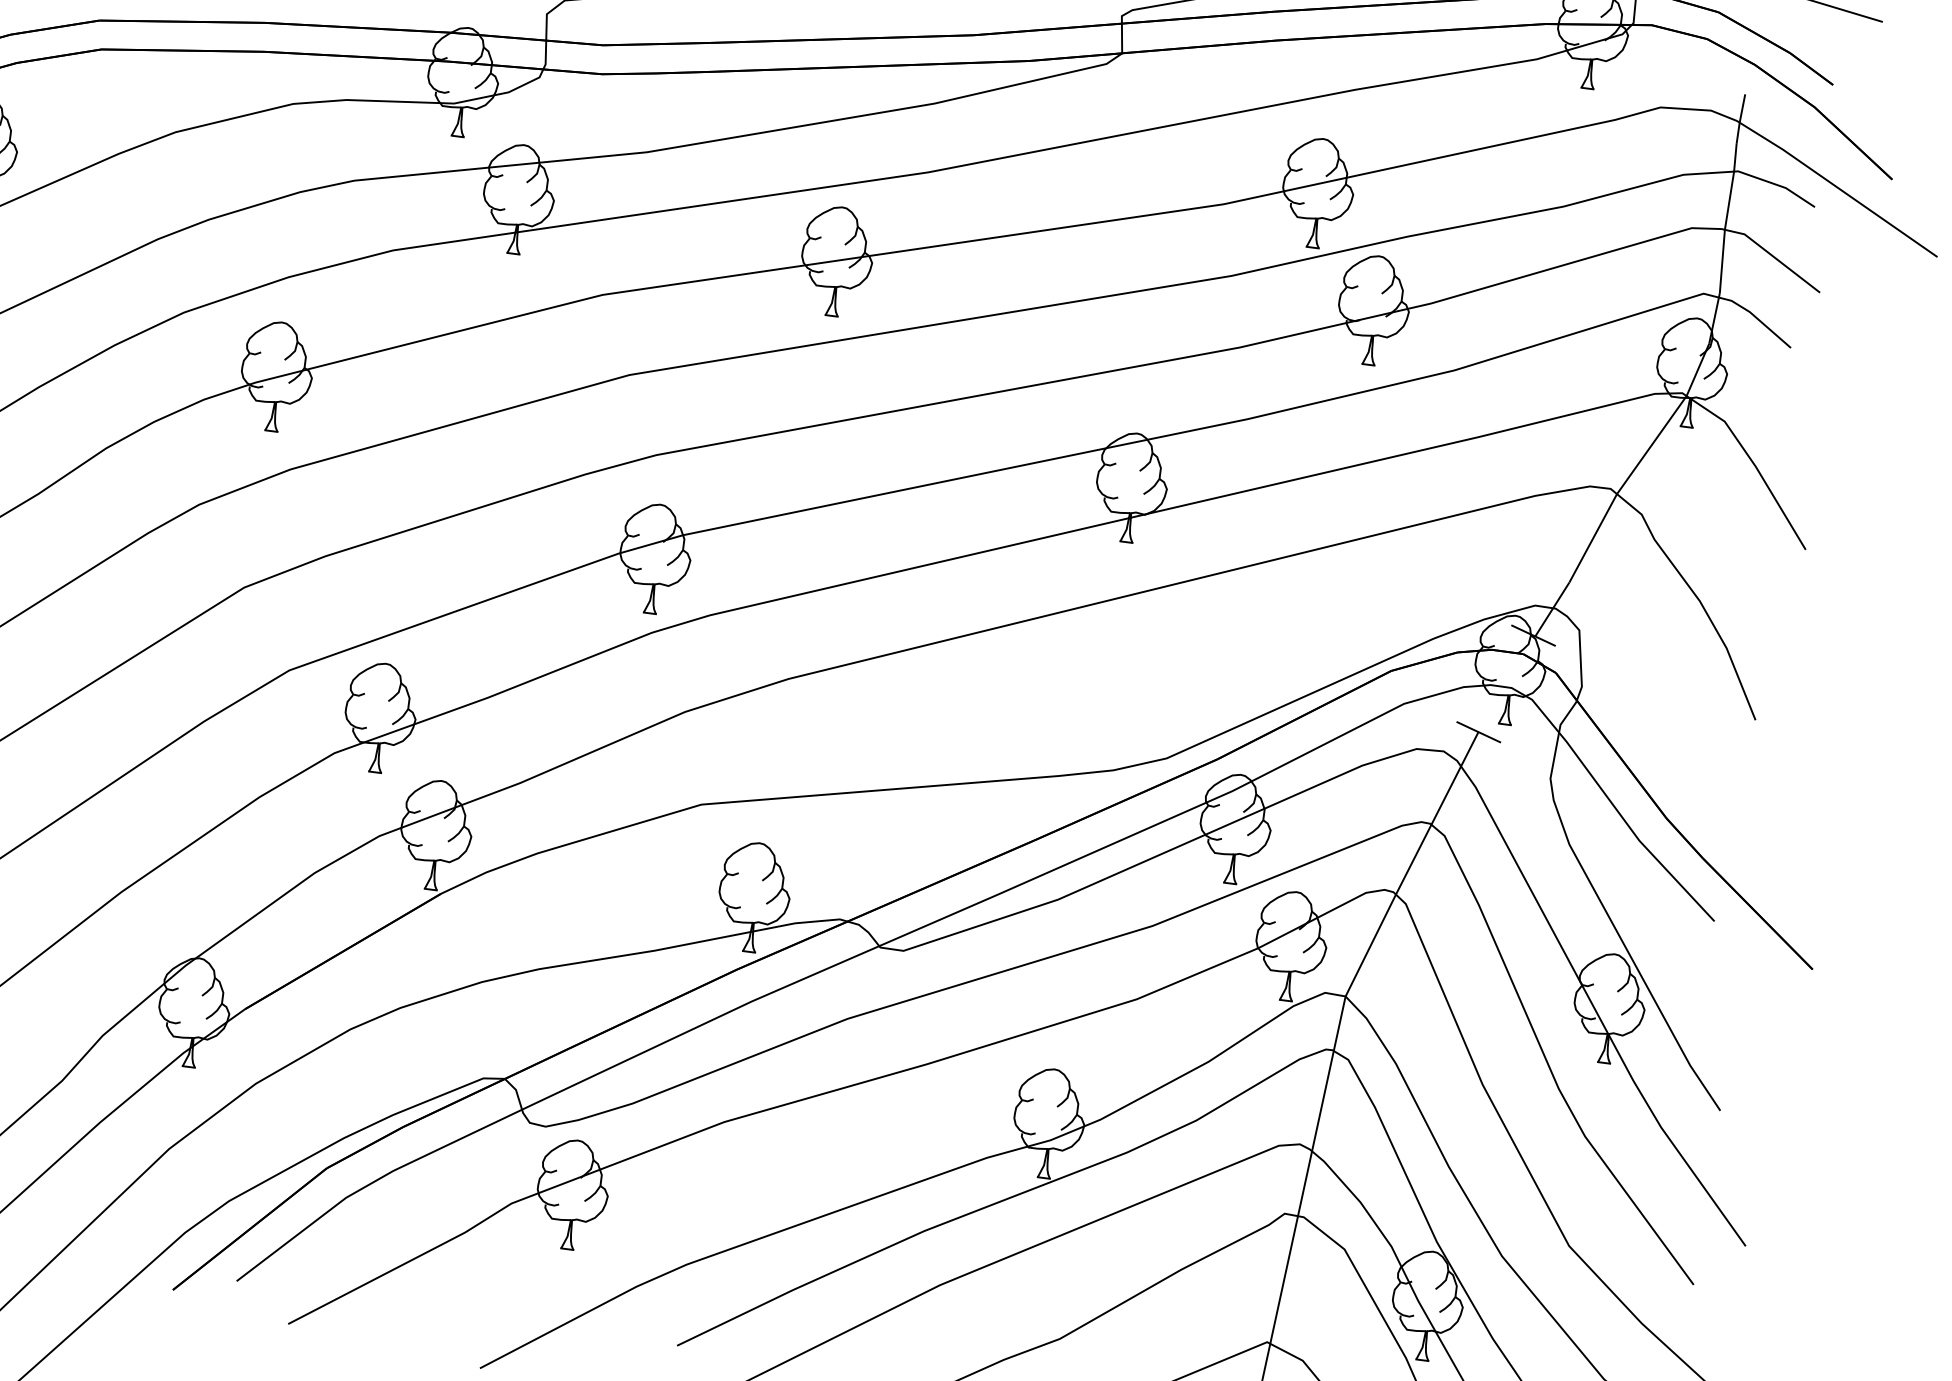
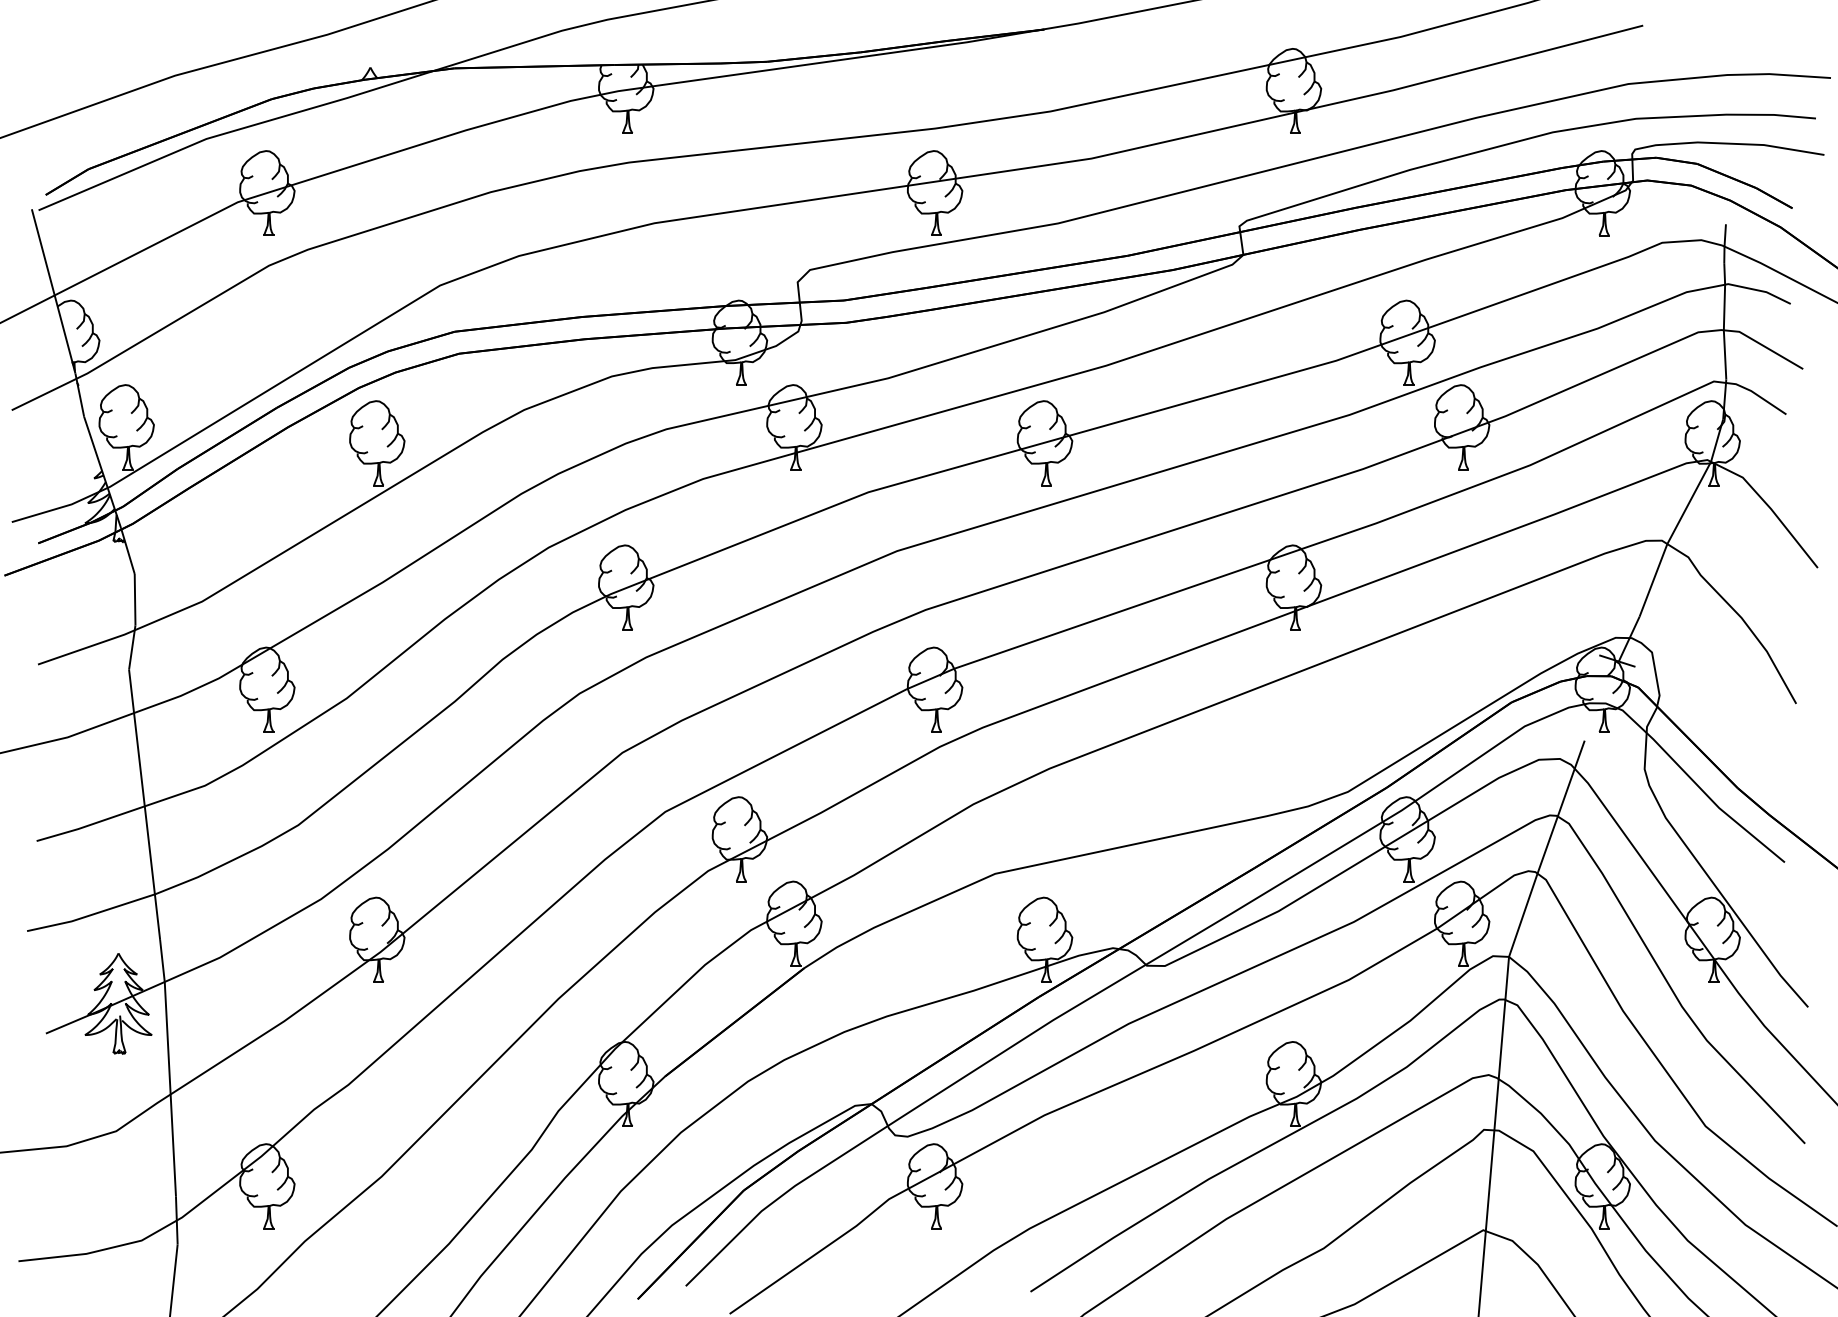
line: (1478, 731) -> (1584, 740), removed

